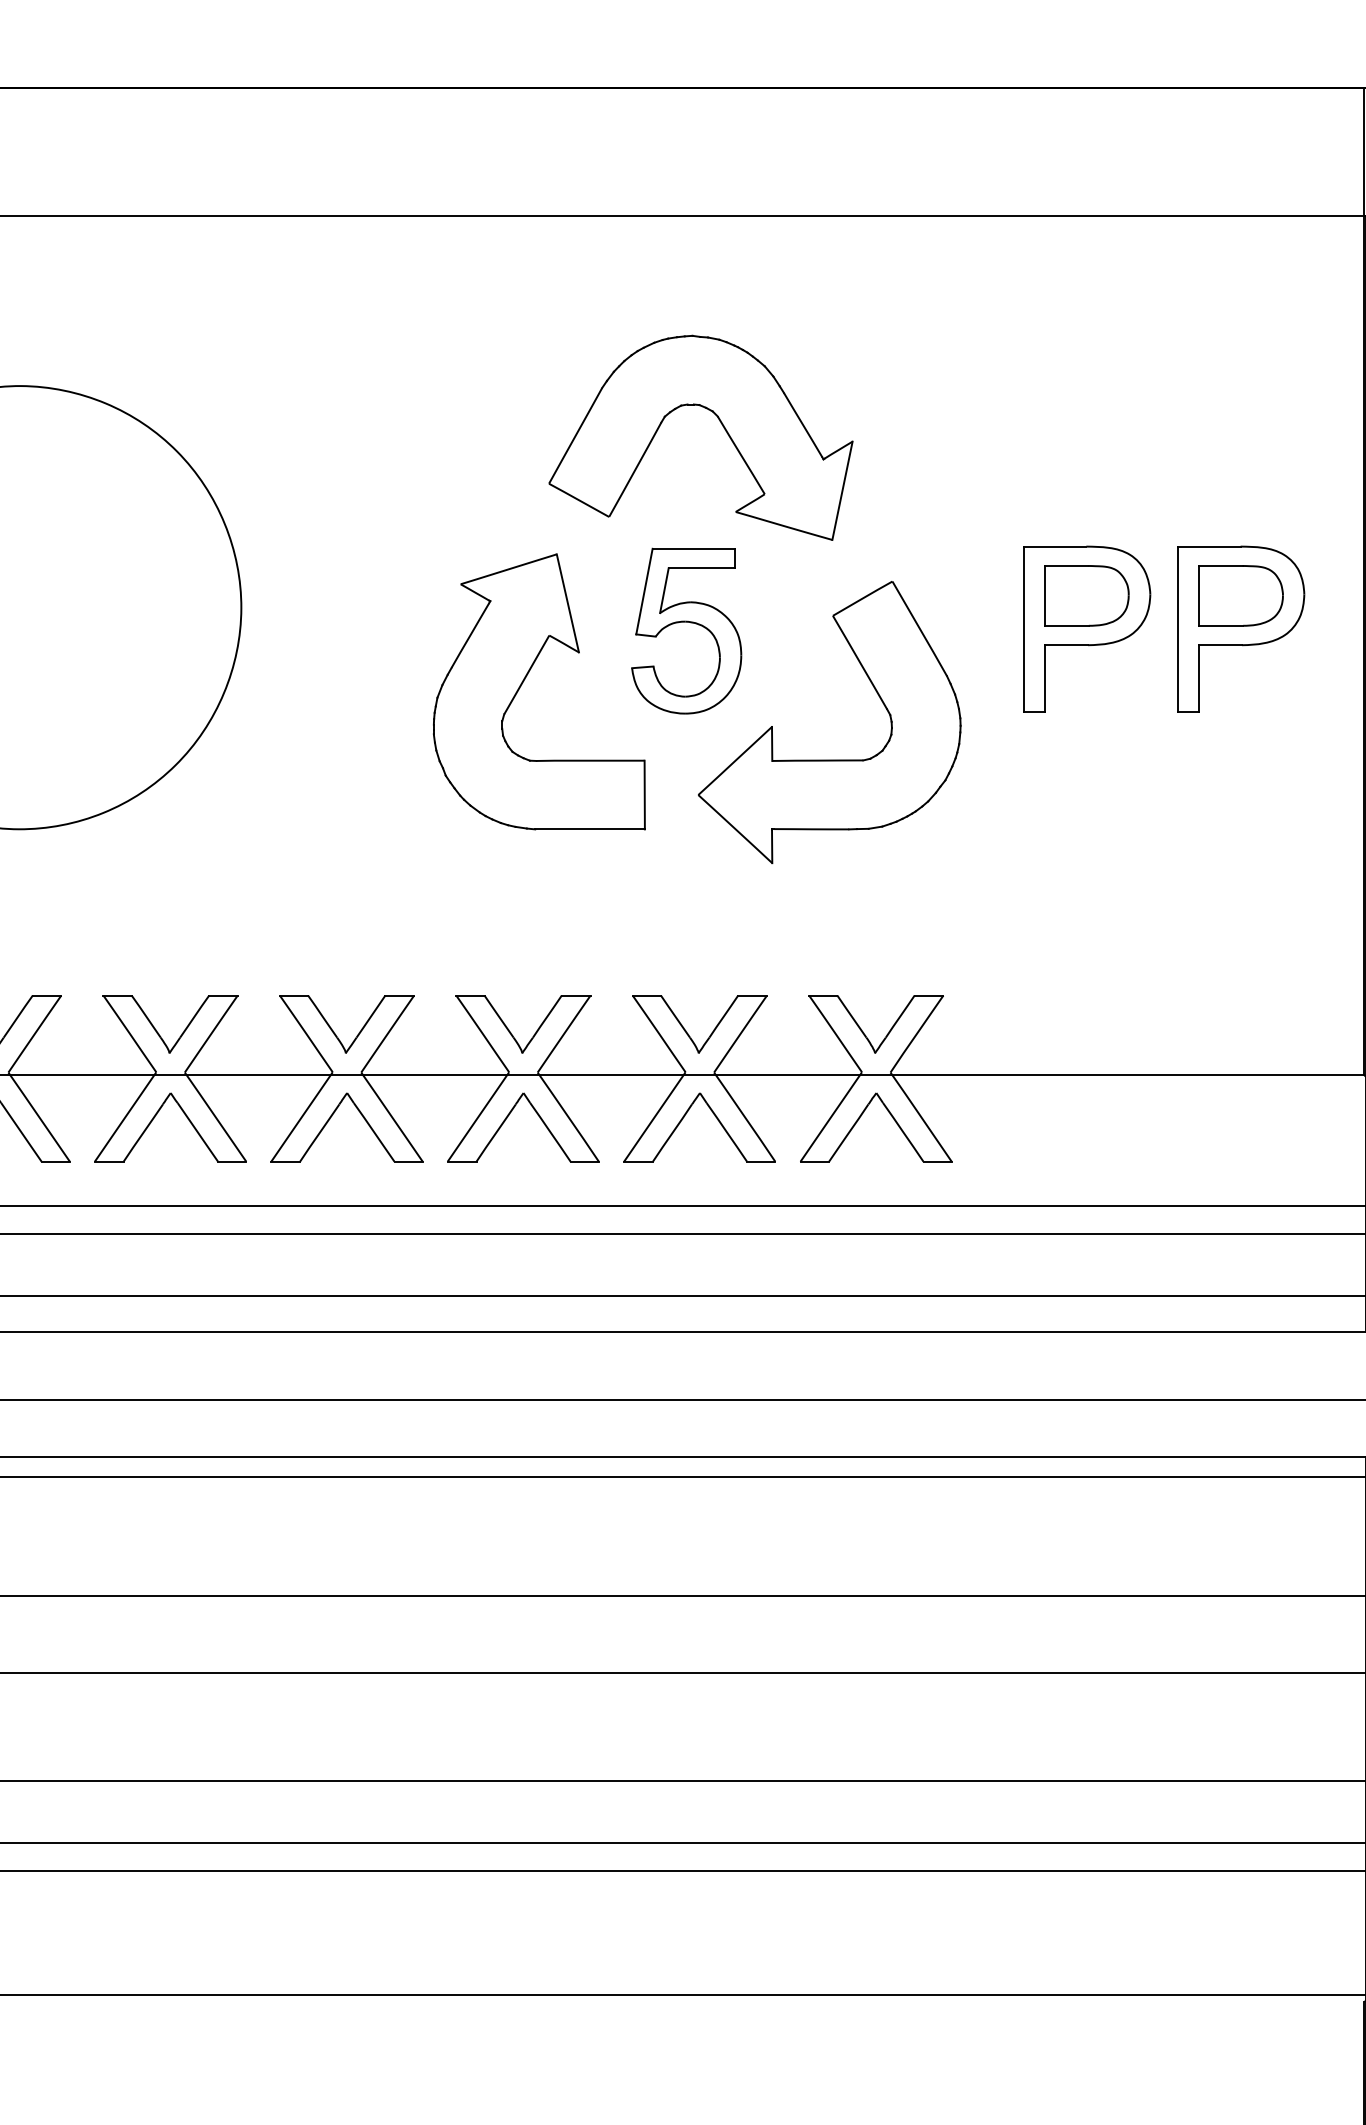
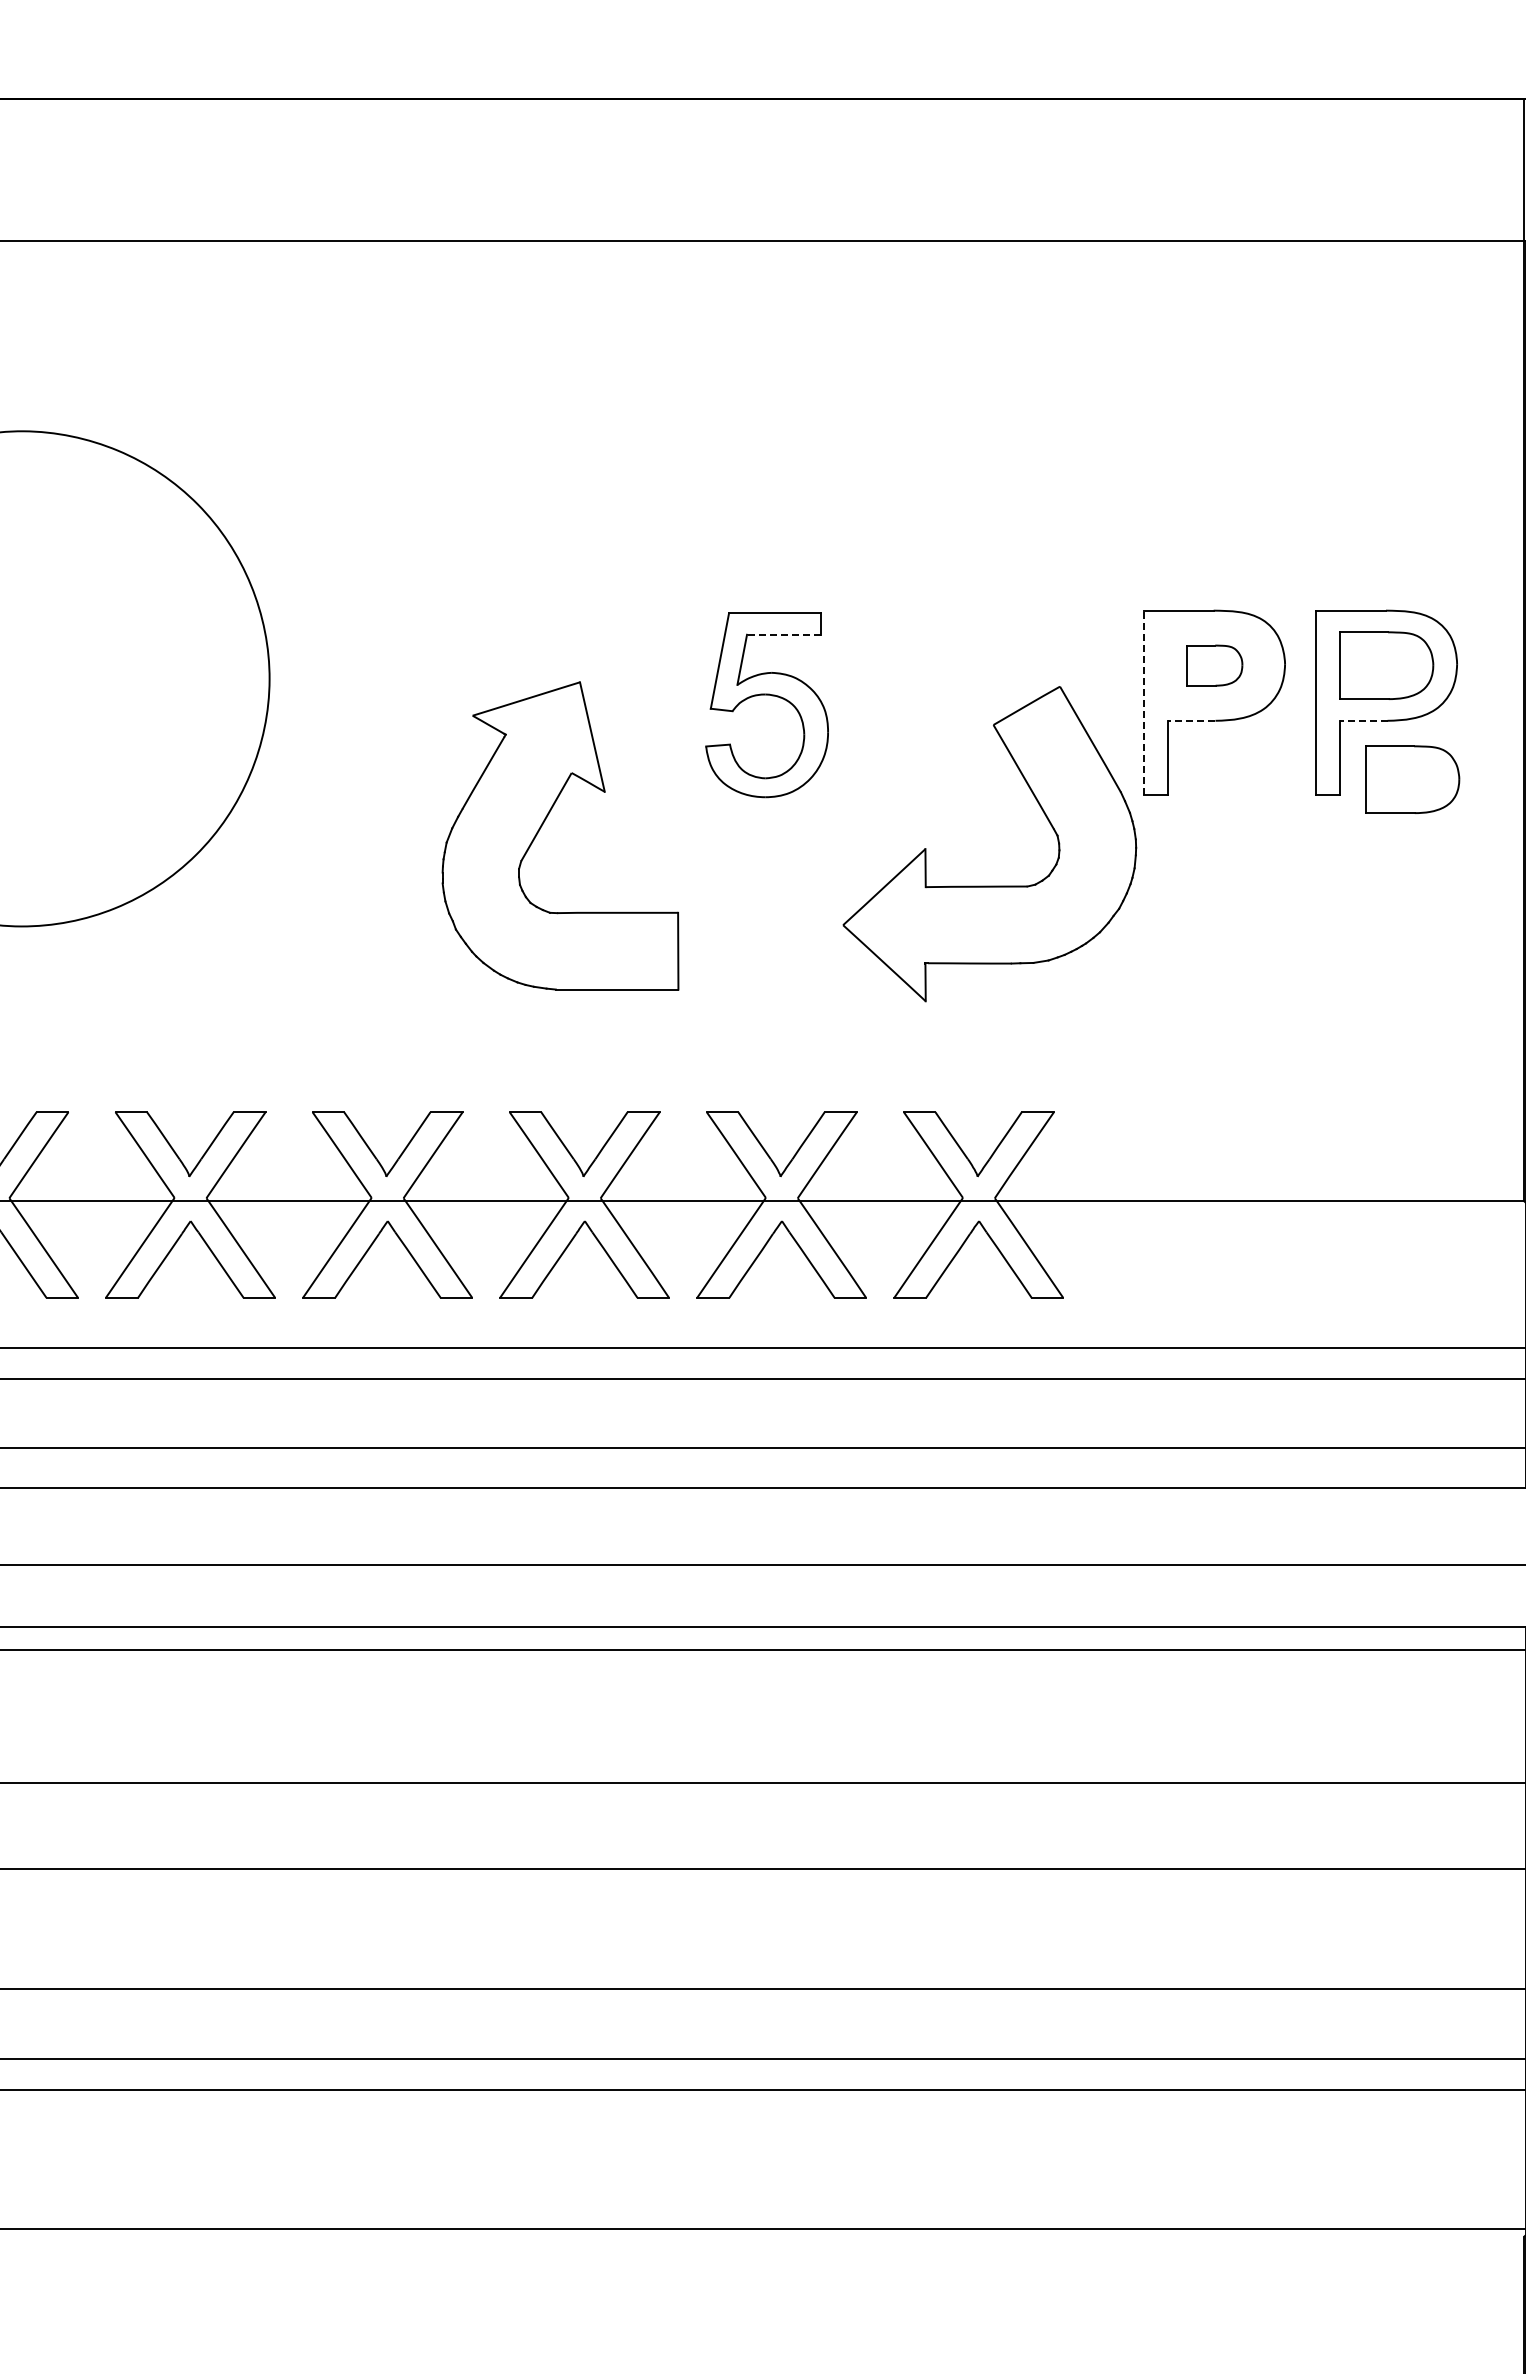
part: (721, 425) -> (806, 475), removed
line: (702, 567) -> (784, 634), solid -> dashed
part: (1087, 595) -> (1214, 665), size x0.6
line: (1023, 628) -> (1143, 702), solid -> dashed
line: (1066, 644) -> (1191, 720), solid -> dashed
line: (1220, 644) -> (1363, 720), solid -> dashed
part: (523, 683) -> (542, 826), moved
part: (1264, 697) -> (1412, 779), added
part: (829, 759) -> (989, 885), moved

